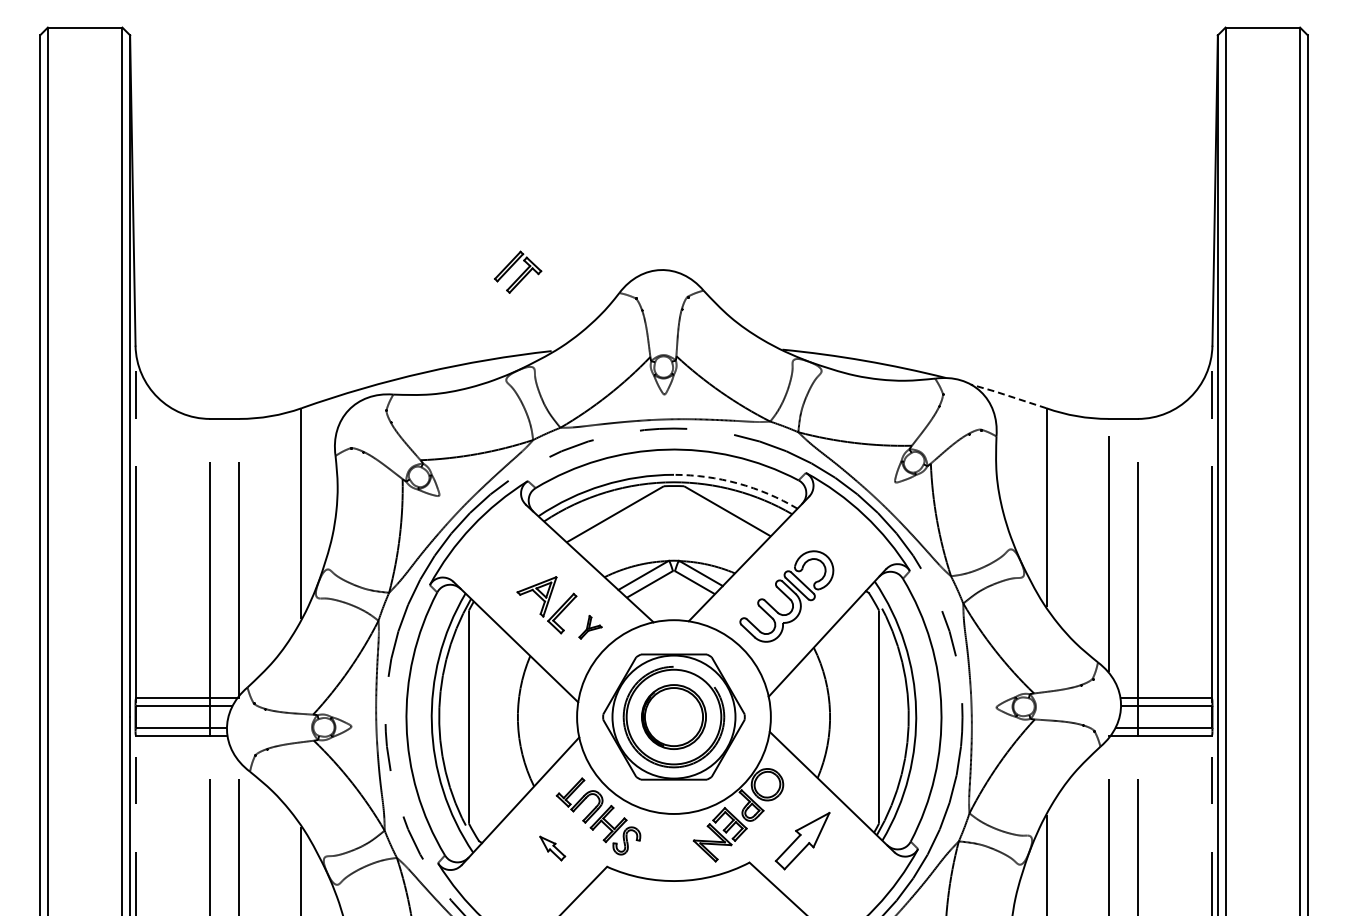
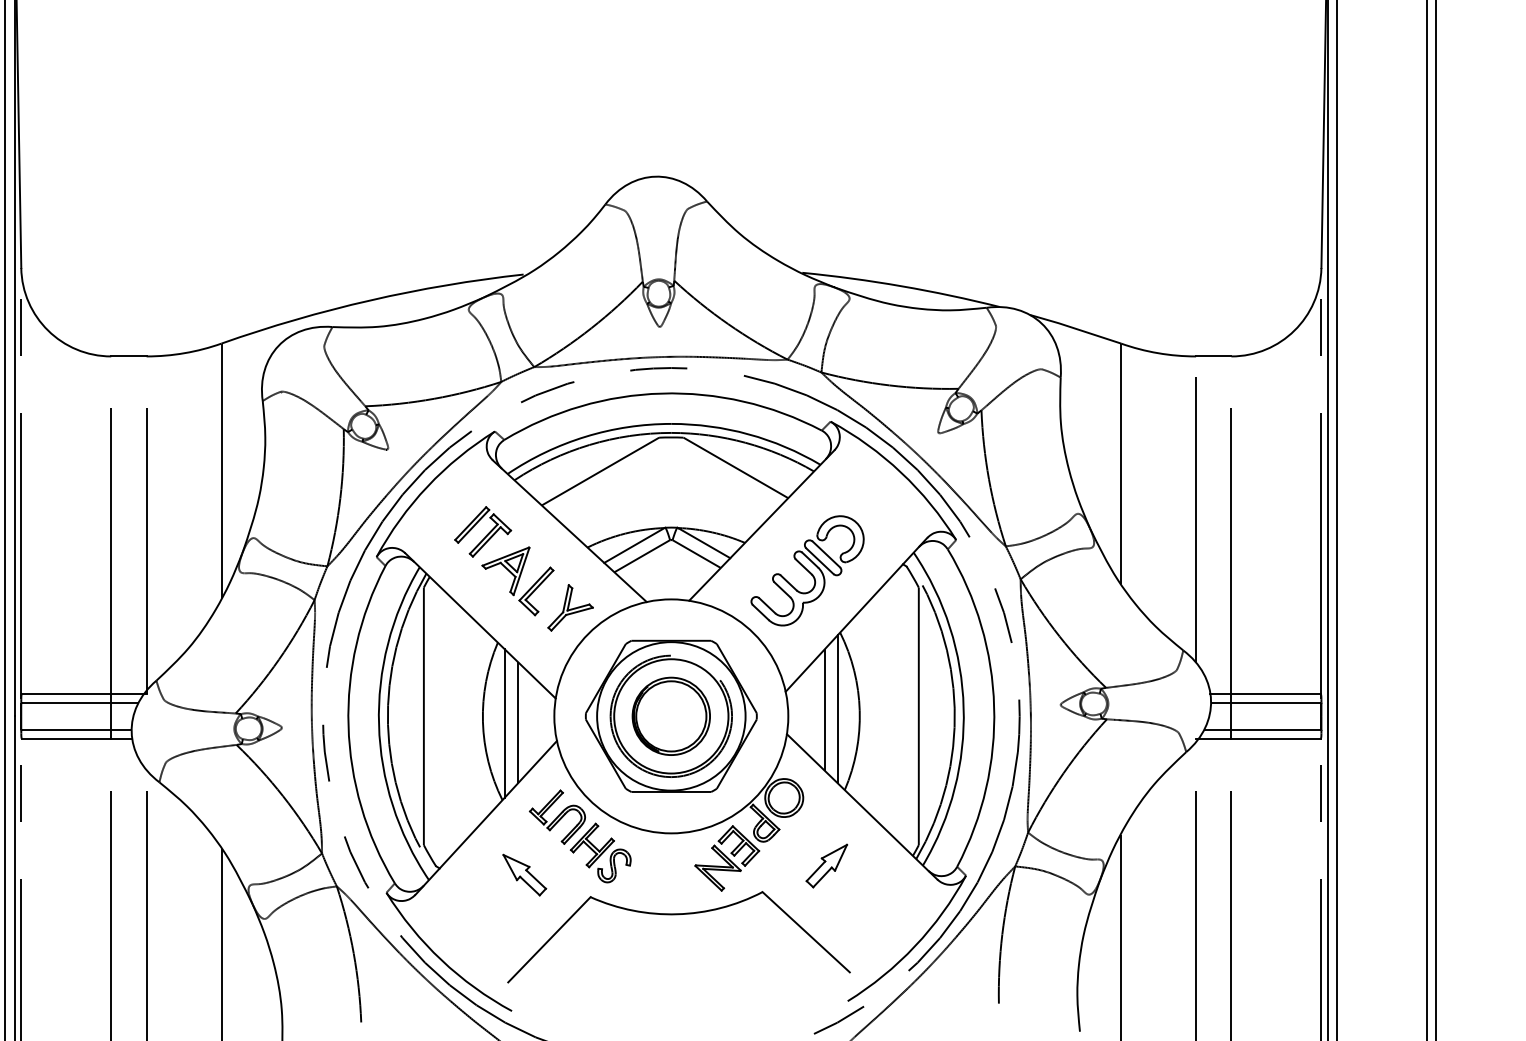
part: (518, 271) -> (483, 530), moved
line: (1008, 395) -> (1075, 328), dashed -> solid
arc: (738, 483) -> (749, 434), dashed -> solid
part: (590, 627) -> (570, 608), size x1.67
line: (811, 710) -> (837, 708), added
line: (800, 711) -> (824, 709), added
line: (536, 722) -> (505, 722), added
line: (547, 722) -> (518, 722), added
part: (802, 840) -> (826, 865), size x0.62
part: (552, 848) -> (524, 875), size x1.43

